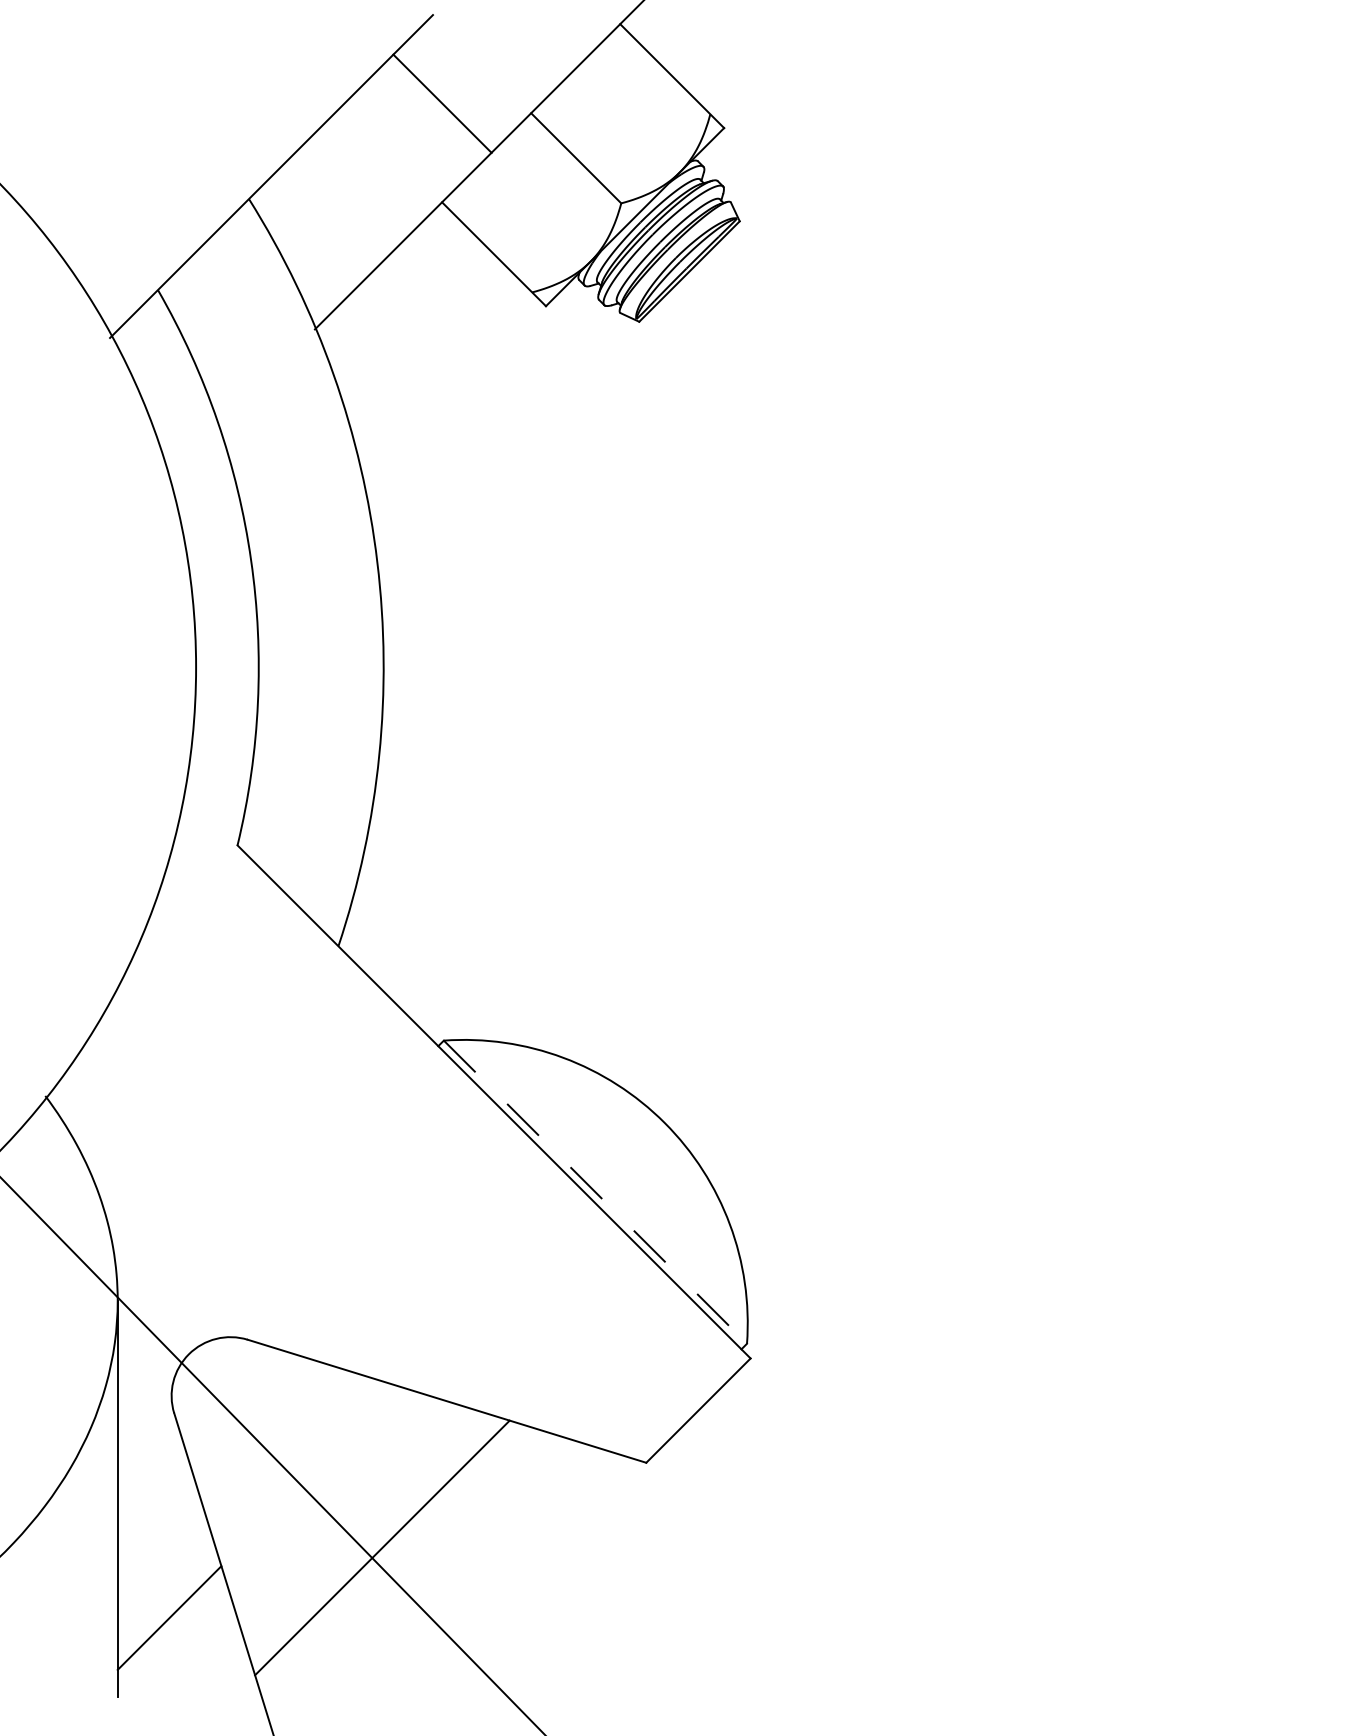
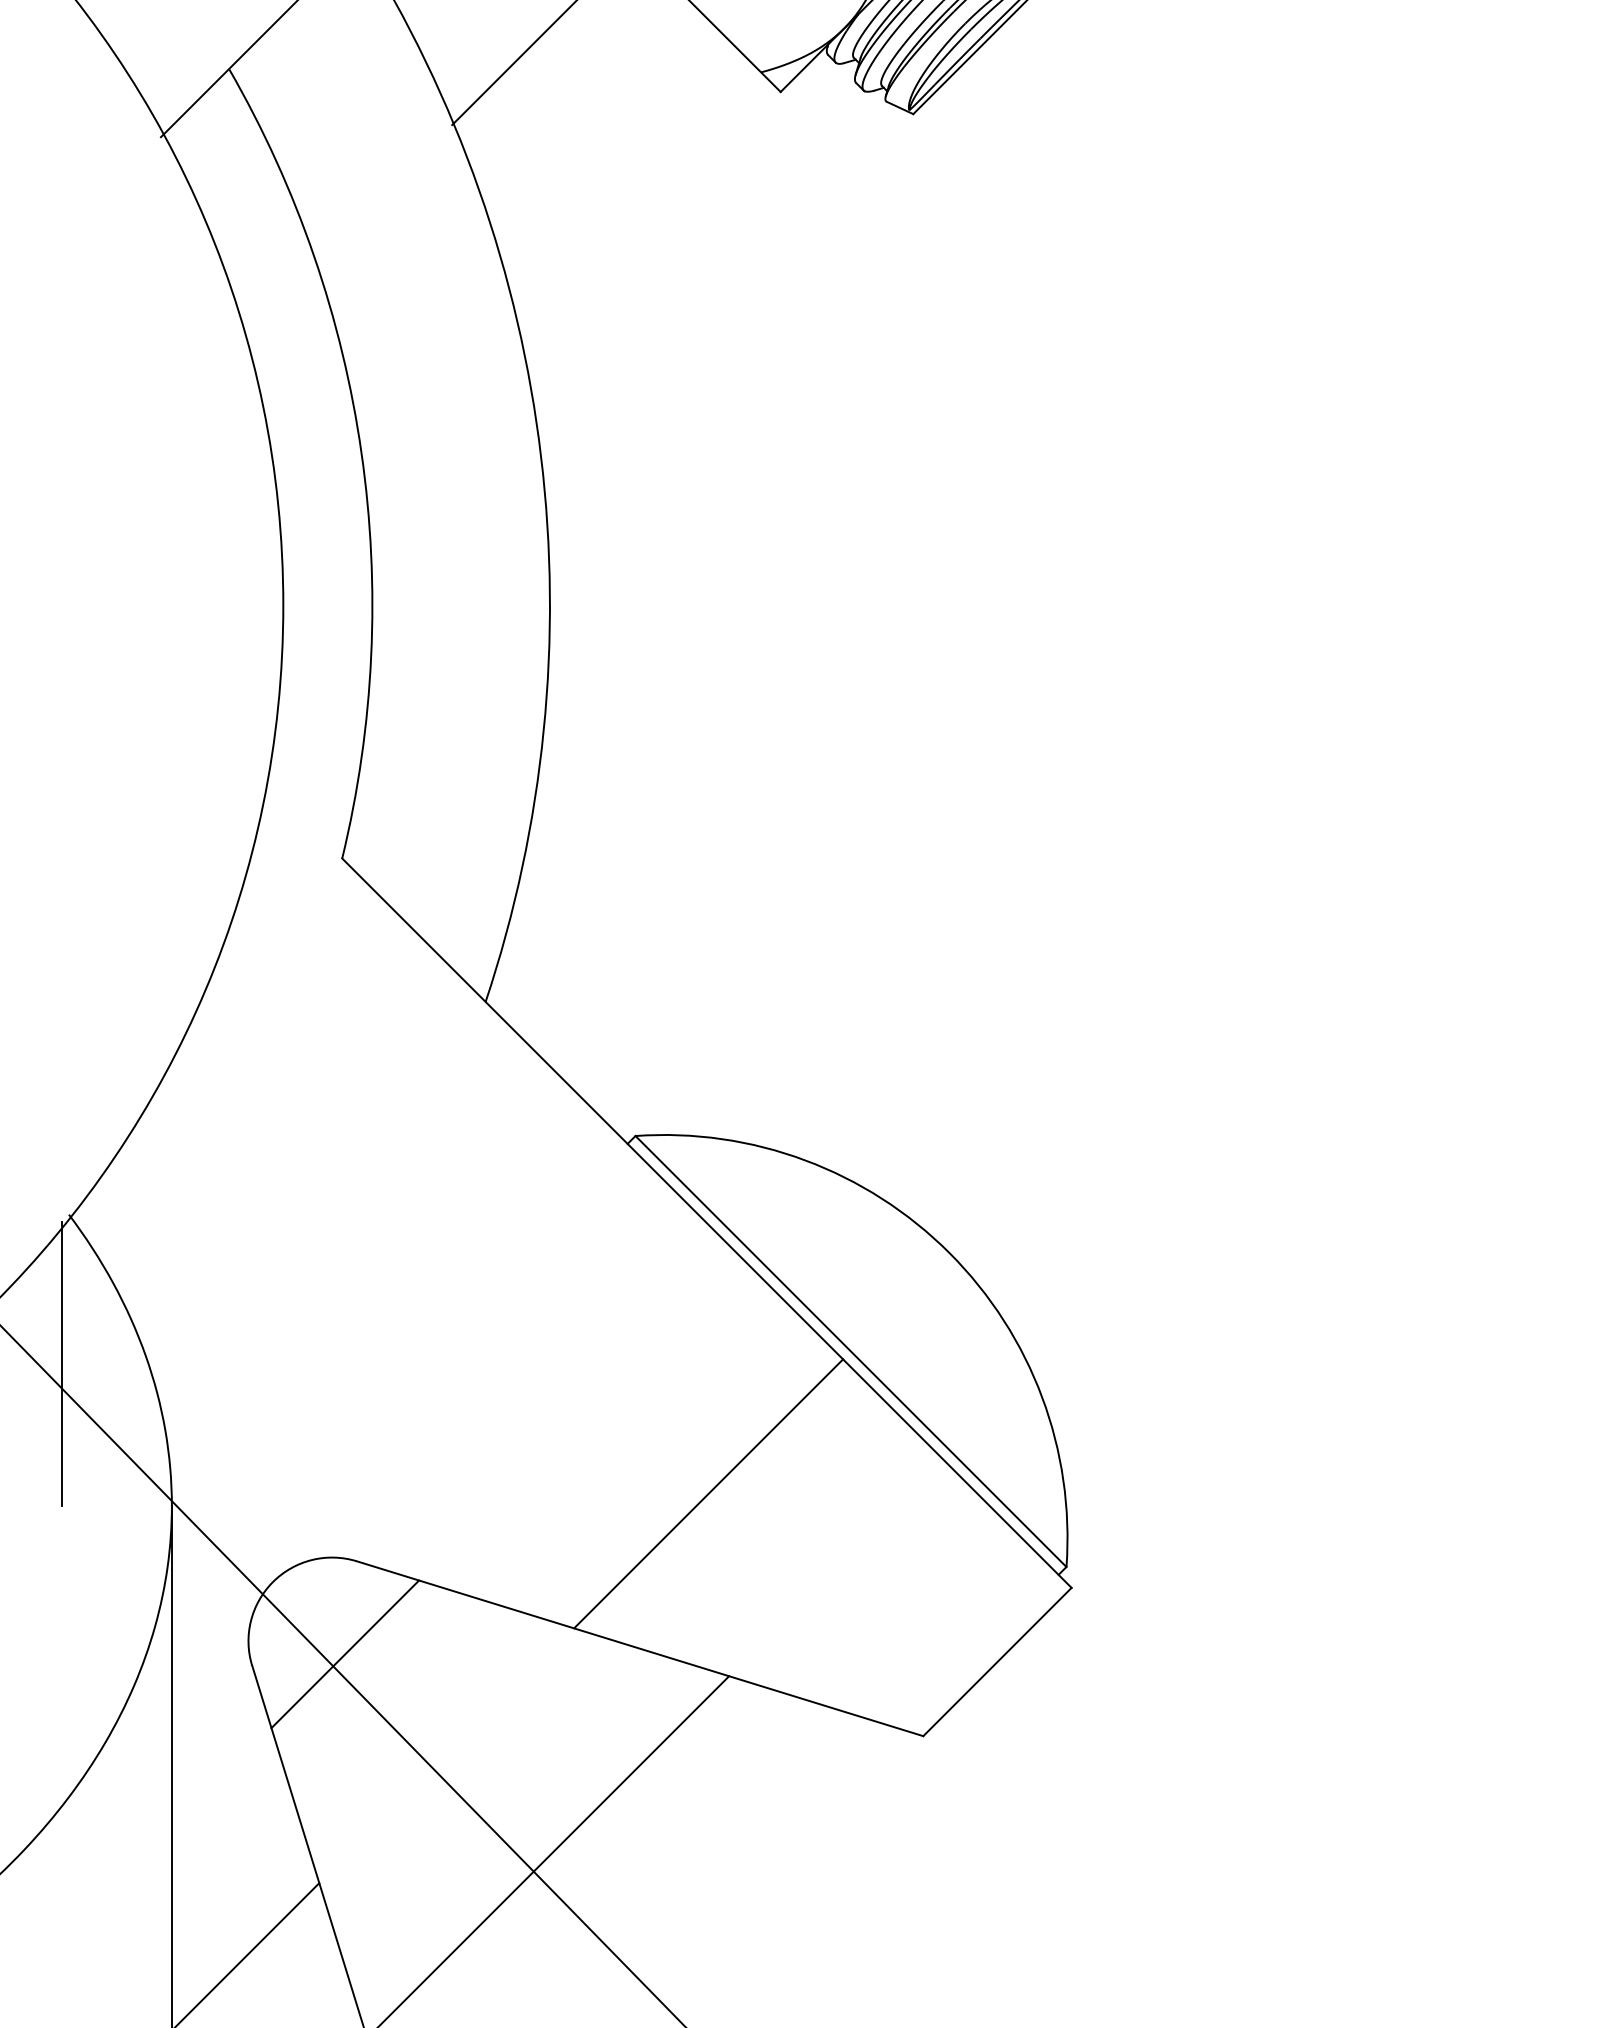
line: (595, 1192) -> (851, 1351), dashed -> solid
line: (40, 1200) -> (62, 1363), added
line: (494, 1291) -> (707, 1492), added
line: (239, 1405) -> (345, 1654), added

